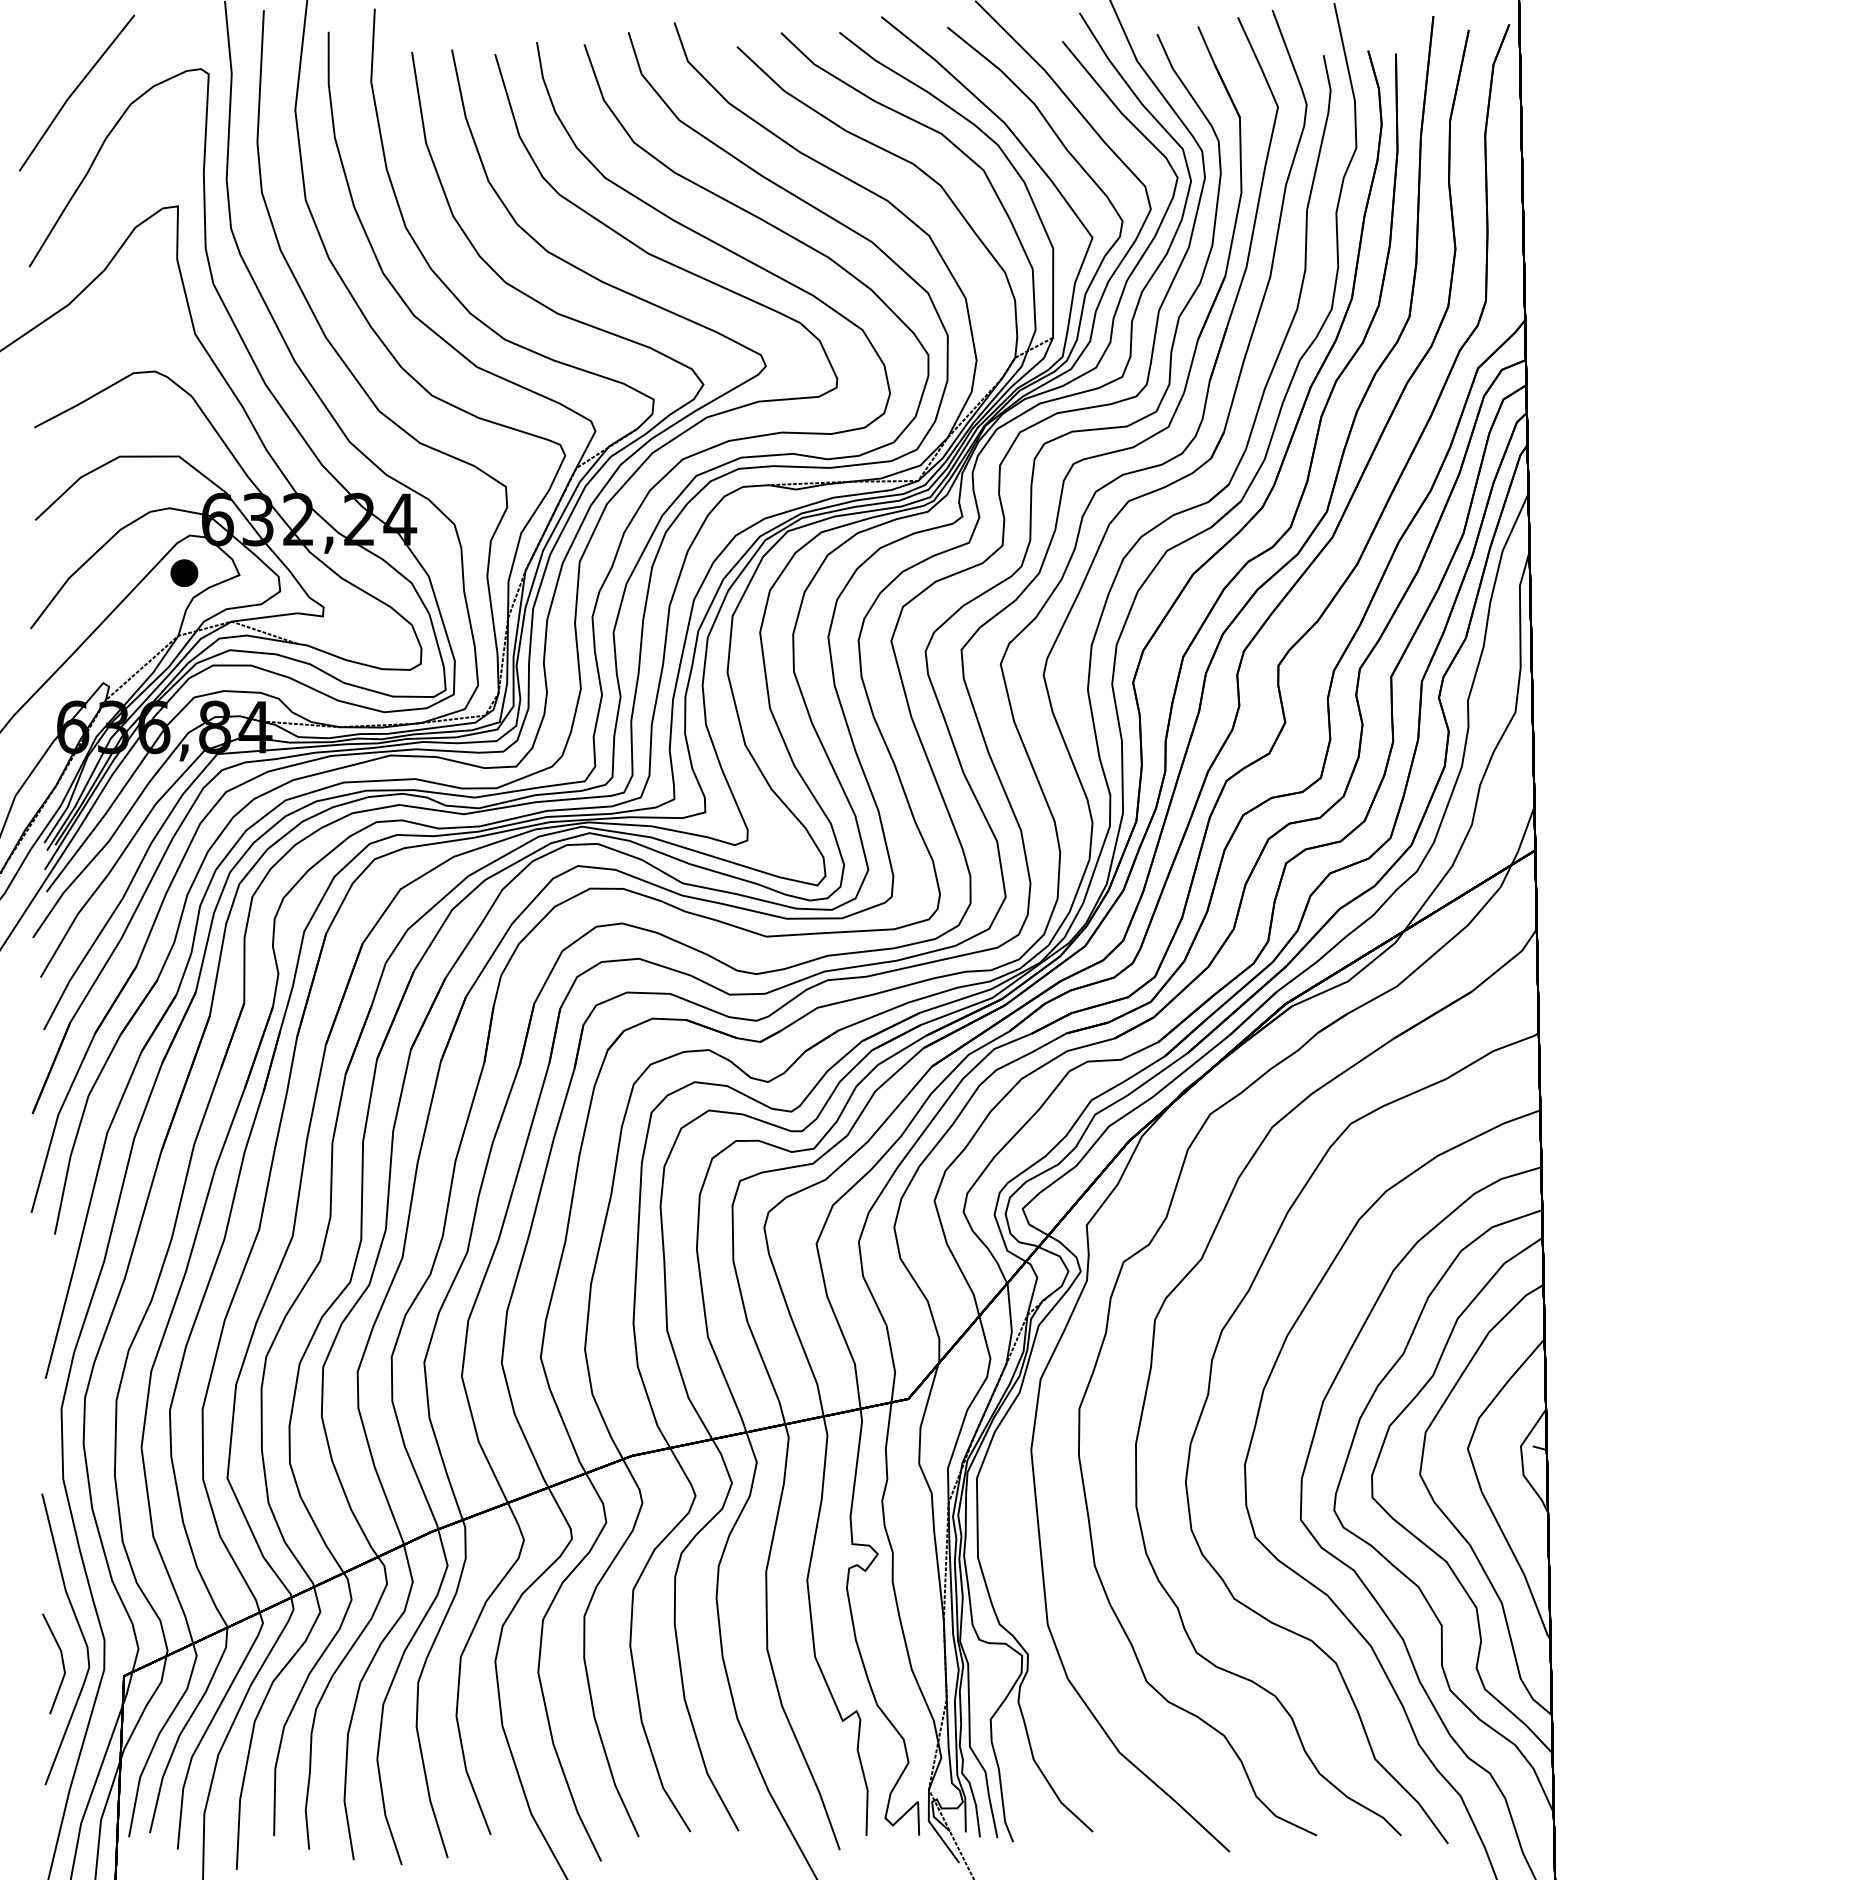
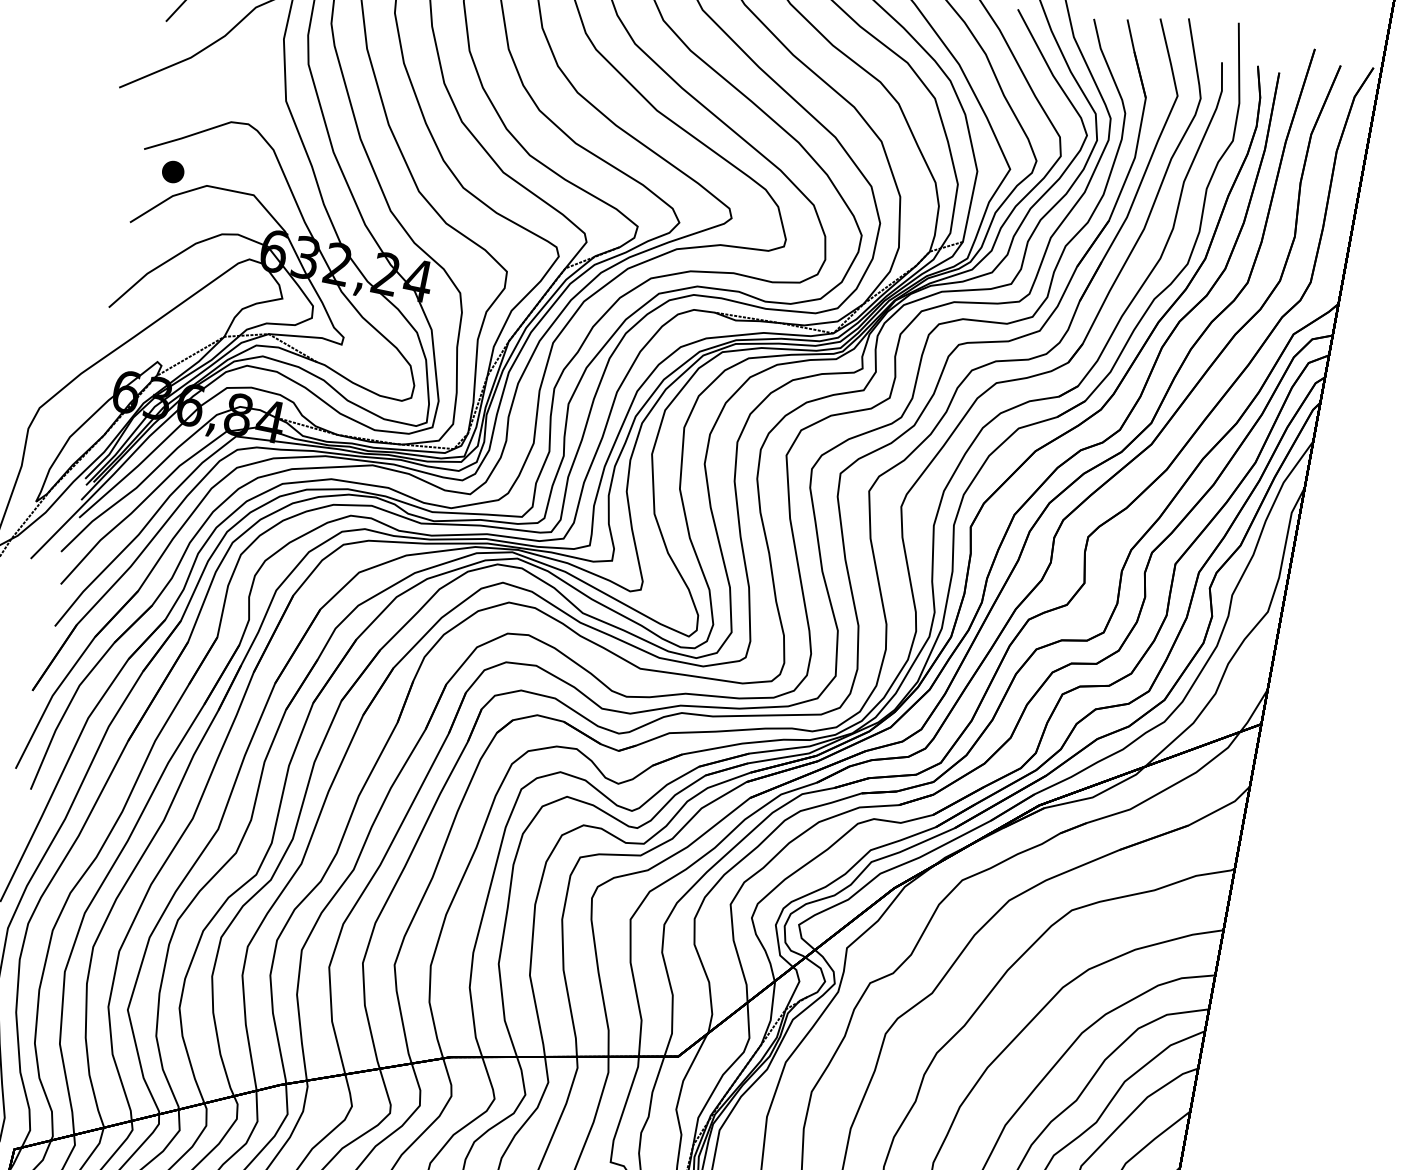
part: (184, 573) -> (173, 172), moved

